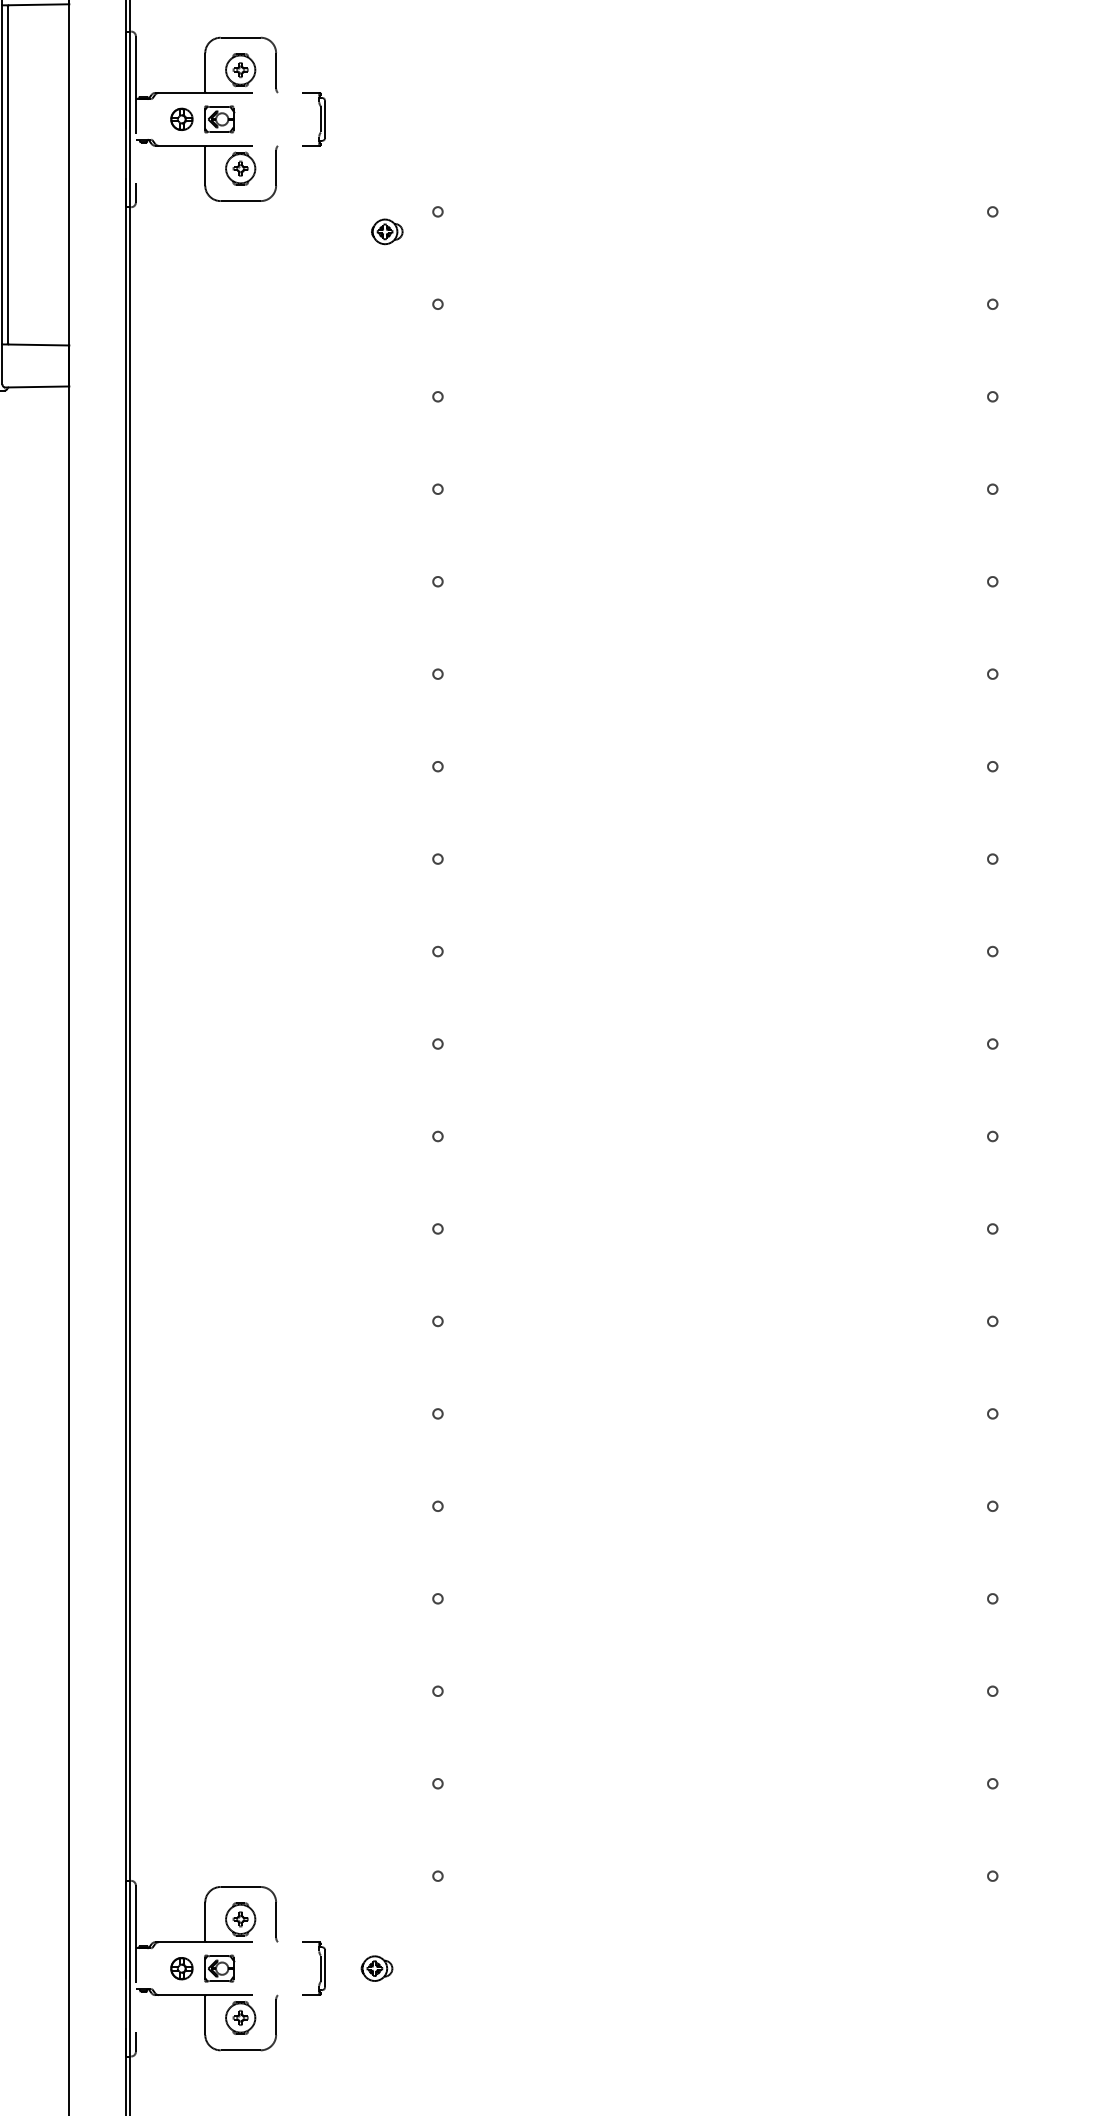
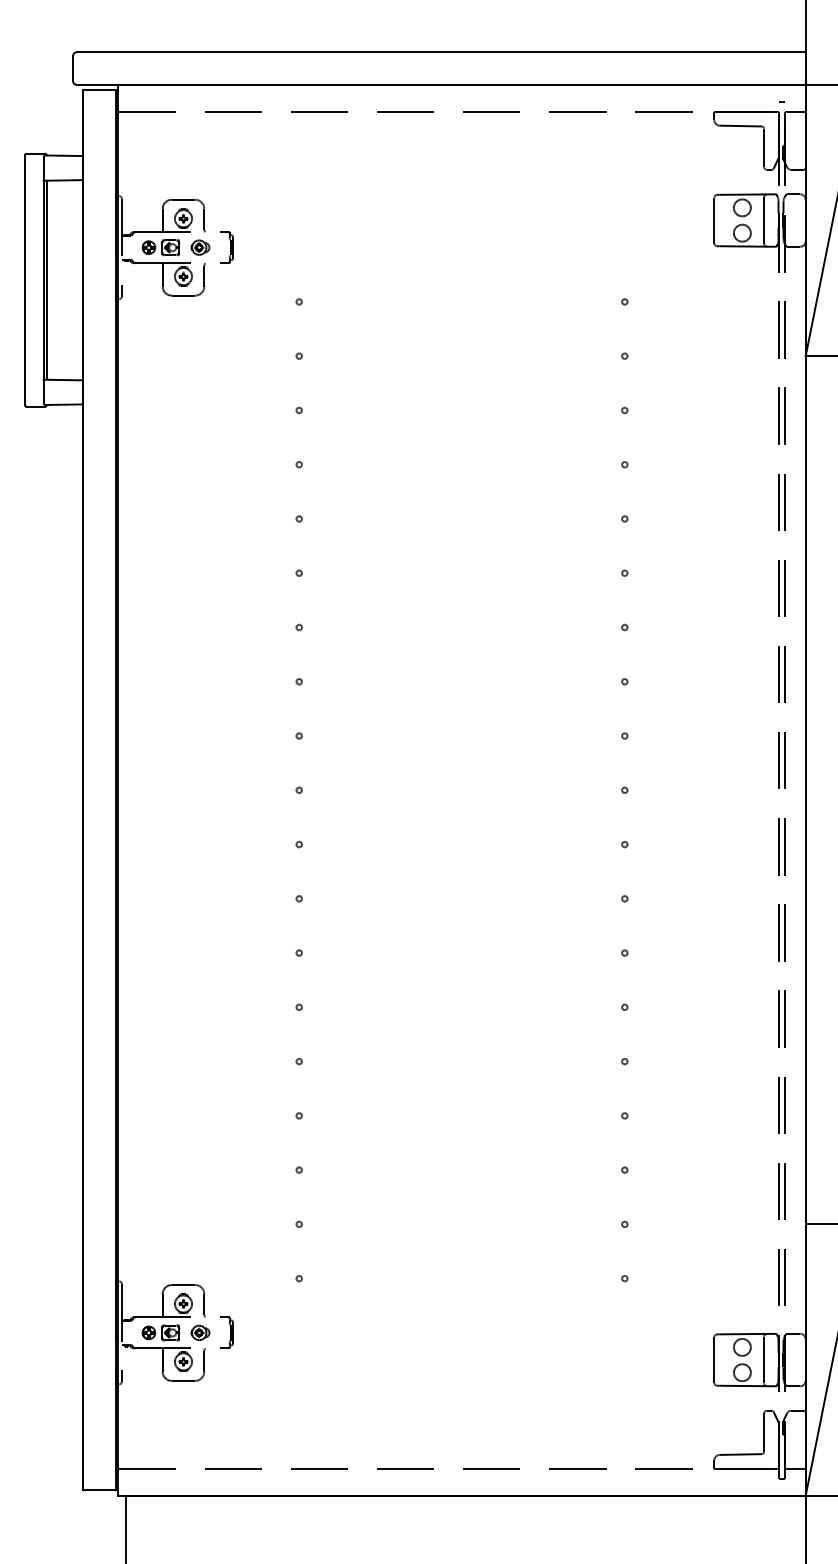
part: (387, 231) -> (200, 247), moved
part: (377, 1967) -> (200, 1332), moved

